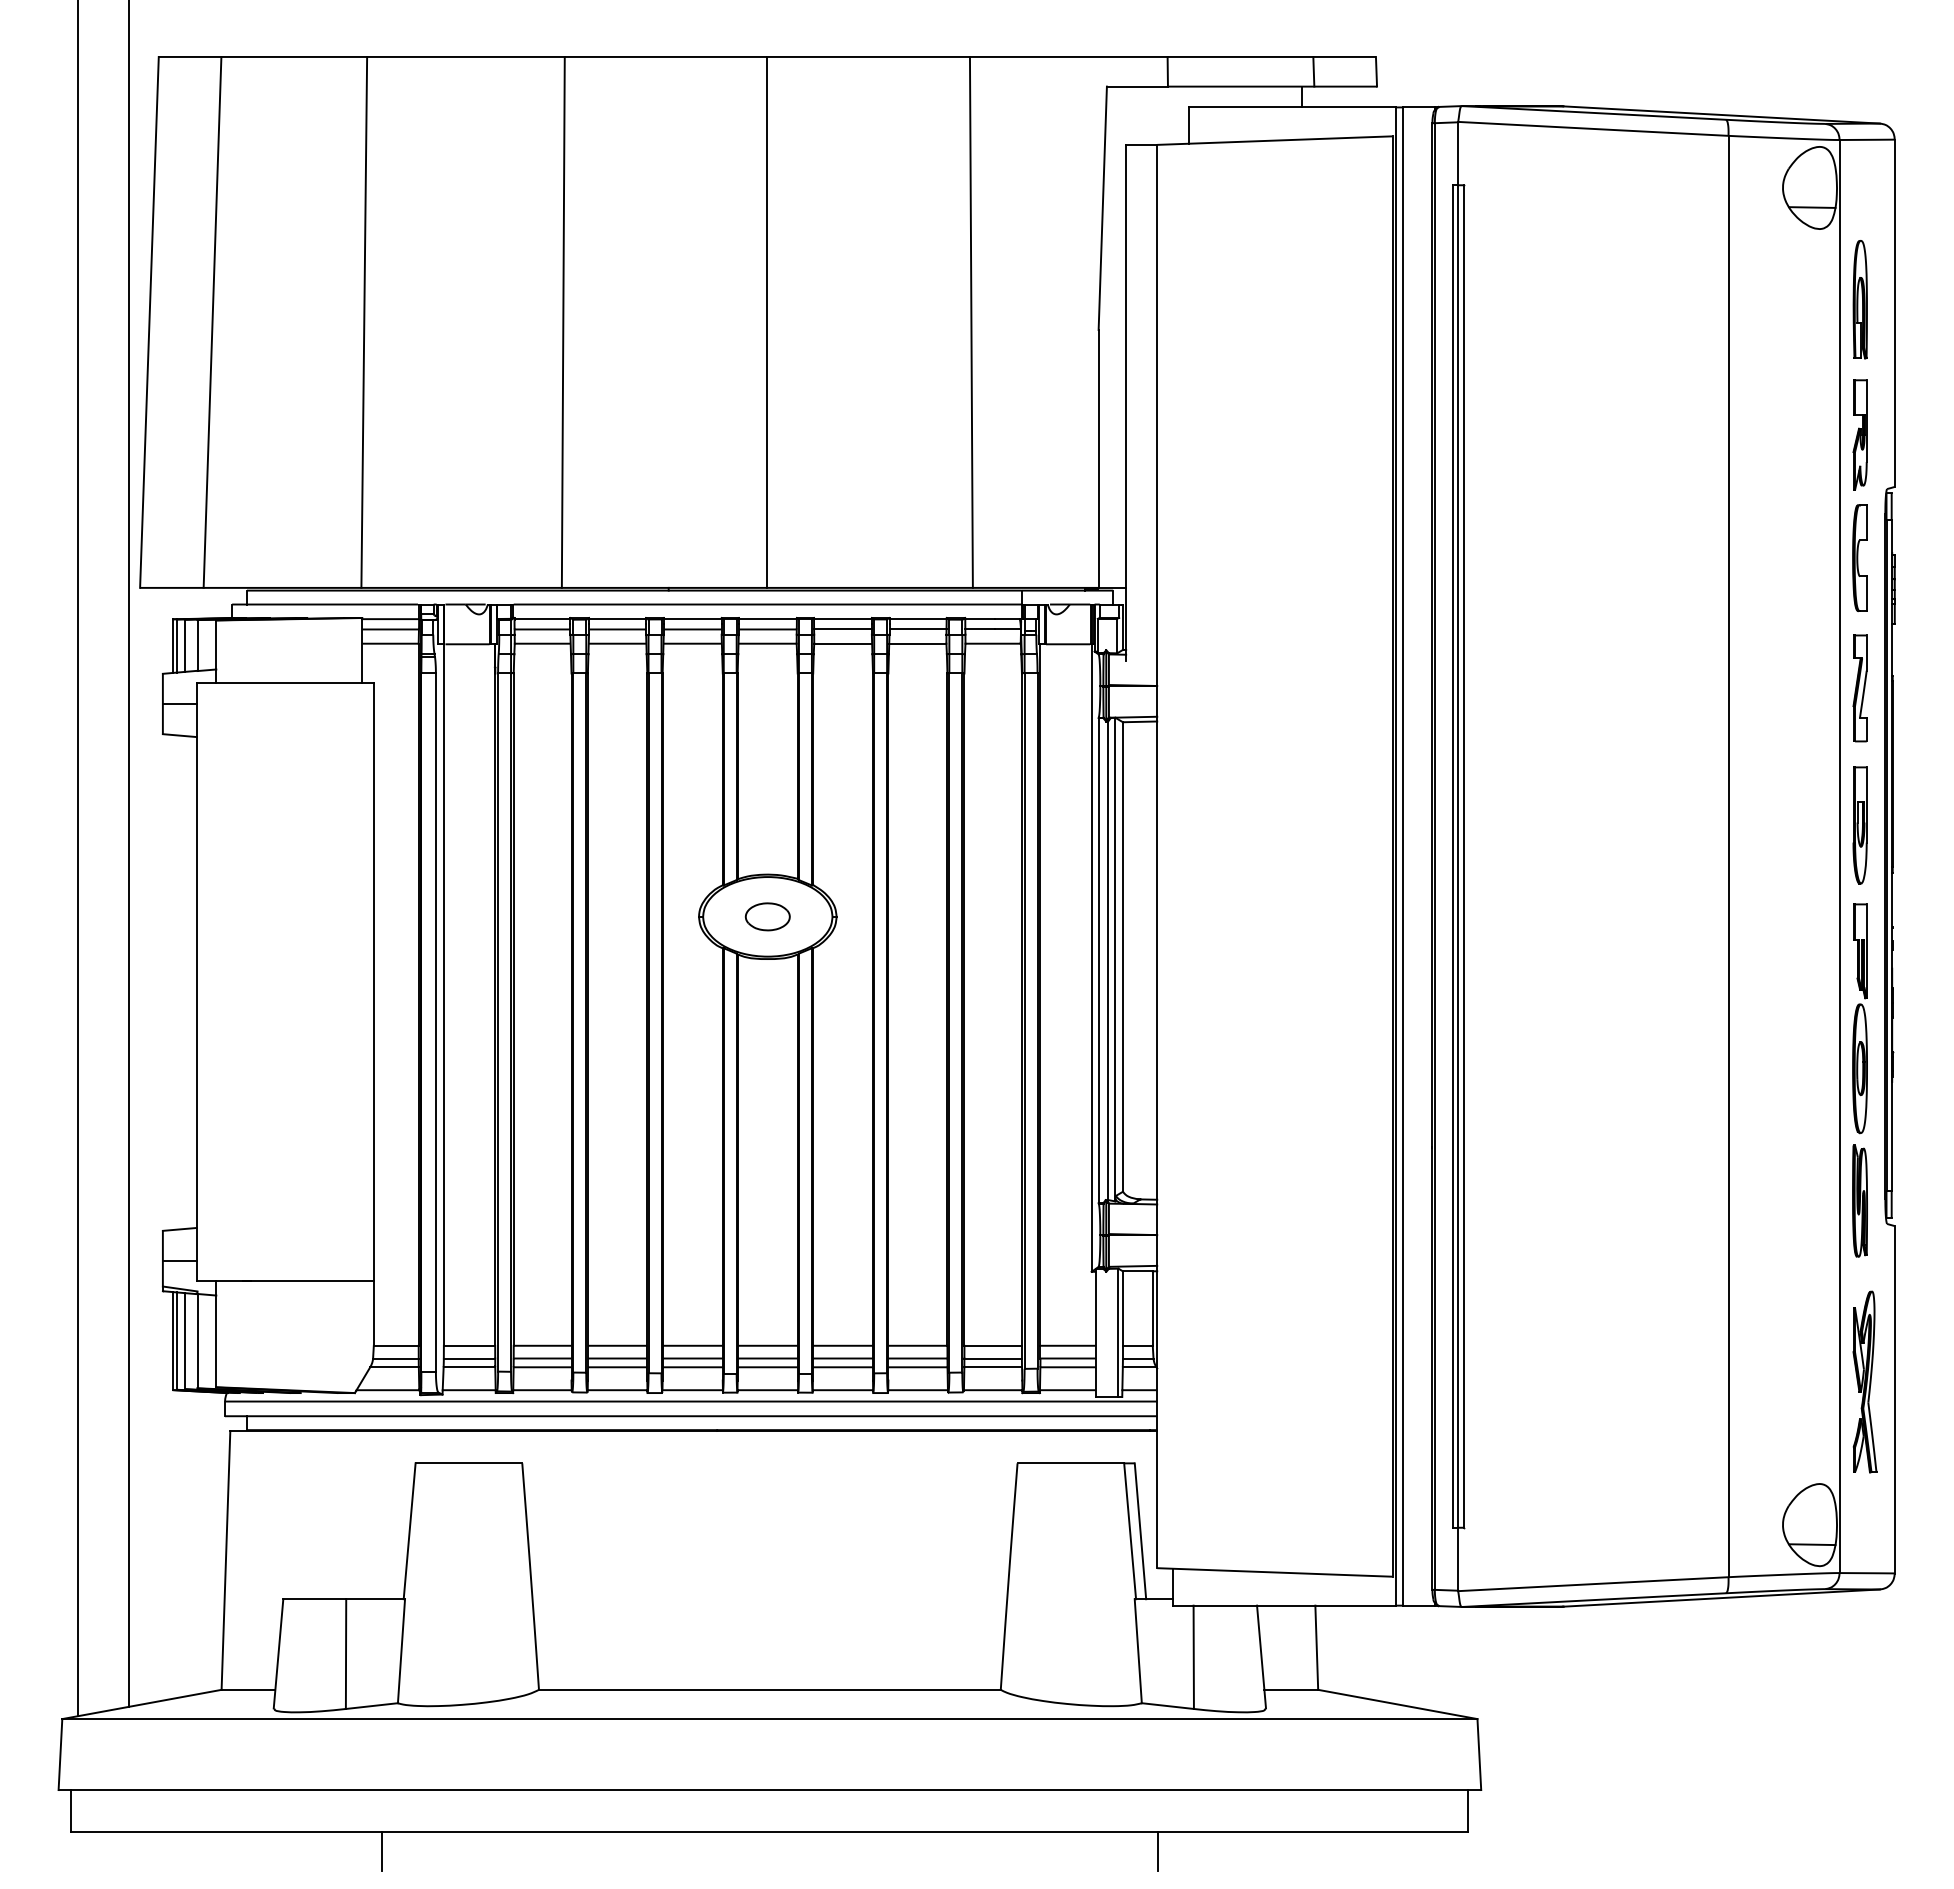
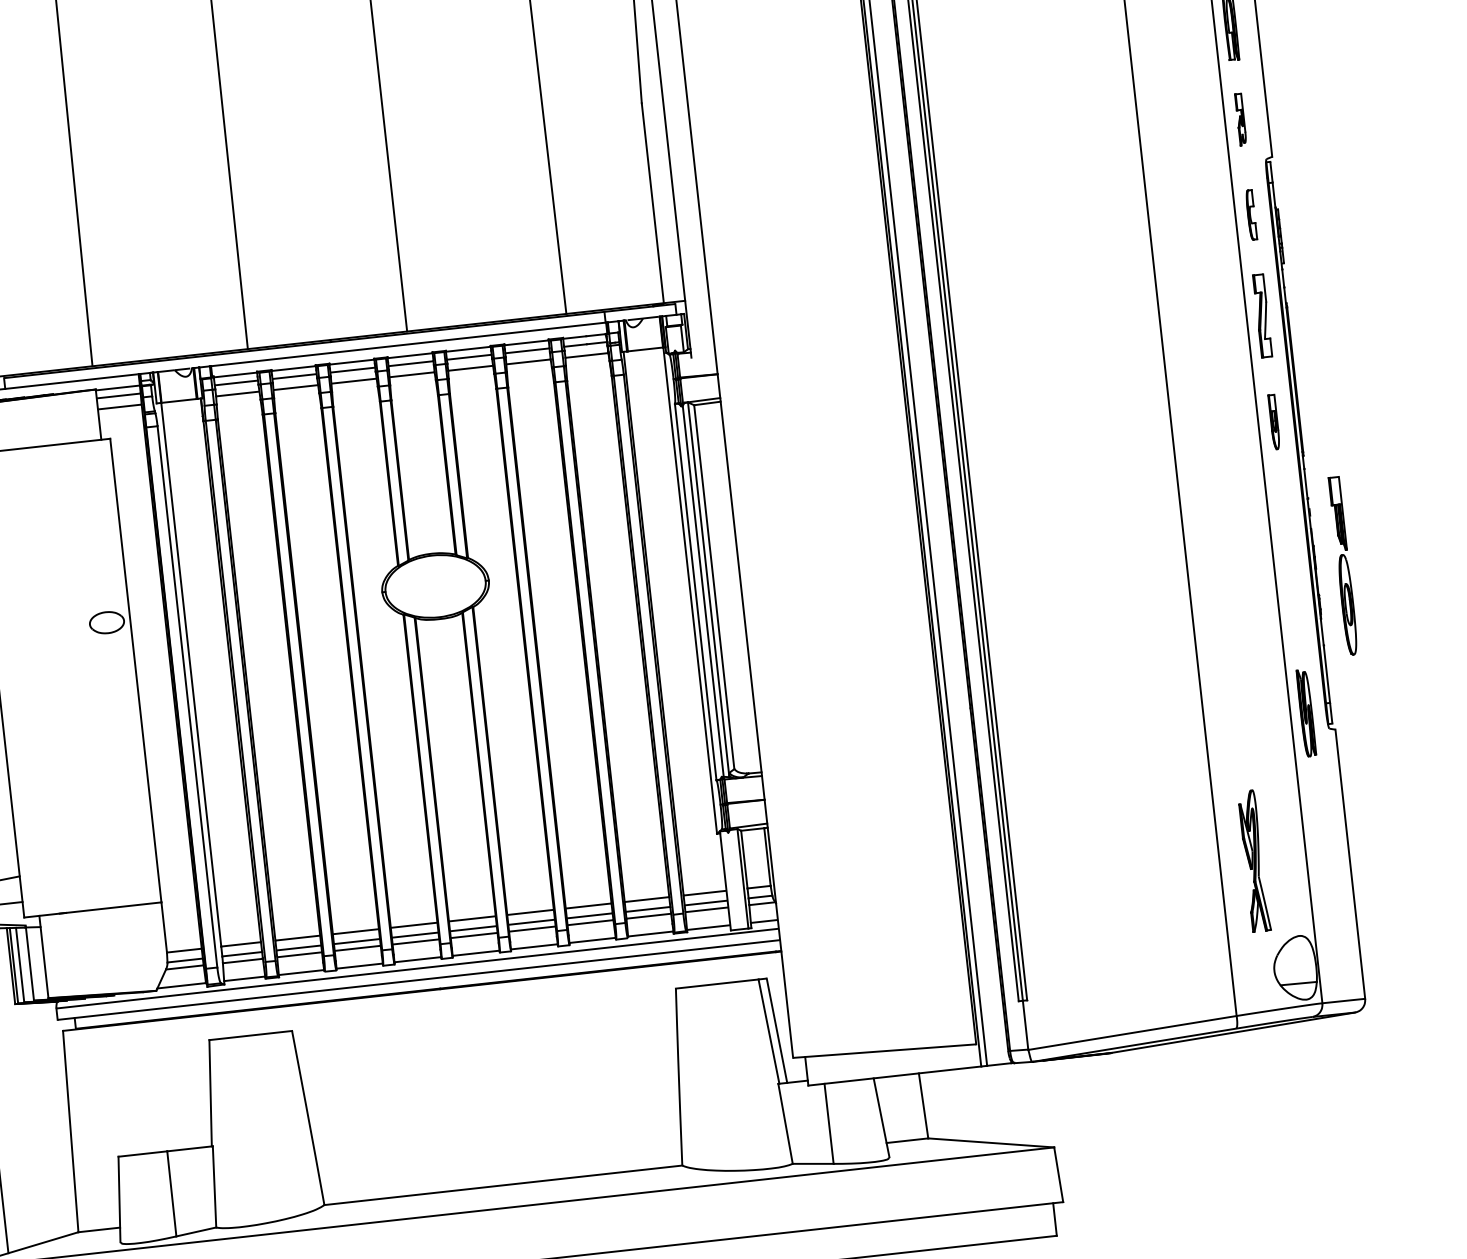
part: (1859, 434) -> (1240, 119), size x0.6
part: (1859, 557) -> (1250, 214), size x0.6
part: (1859, 825) -> (1273, 422), size x0.6
part: (767, 916) -> (106, 622), moved
part: (1859, 1018) -> (1343, 565), moved
part: (1864, 1381) -> (1253, 860), moved

